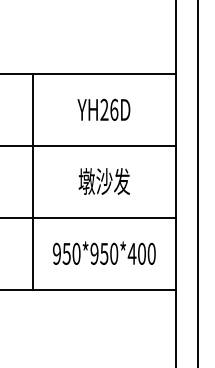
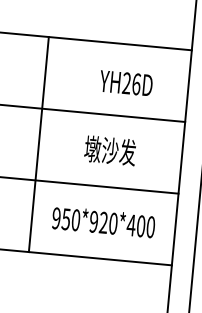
text: (103, 109) -> (125, 82), moved
text: (104, 253) -> (103, 222), 950*950*400 -> 950*920*400

